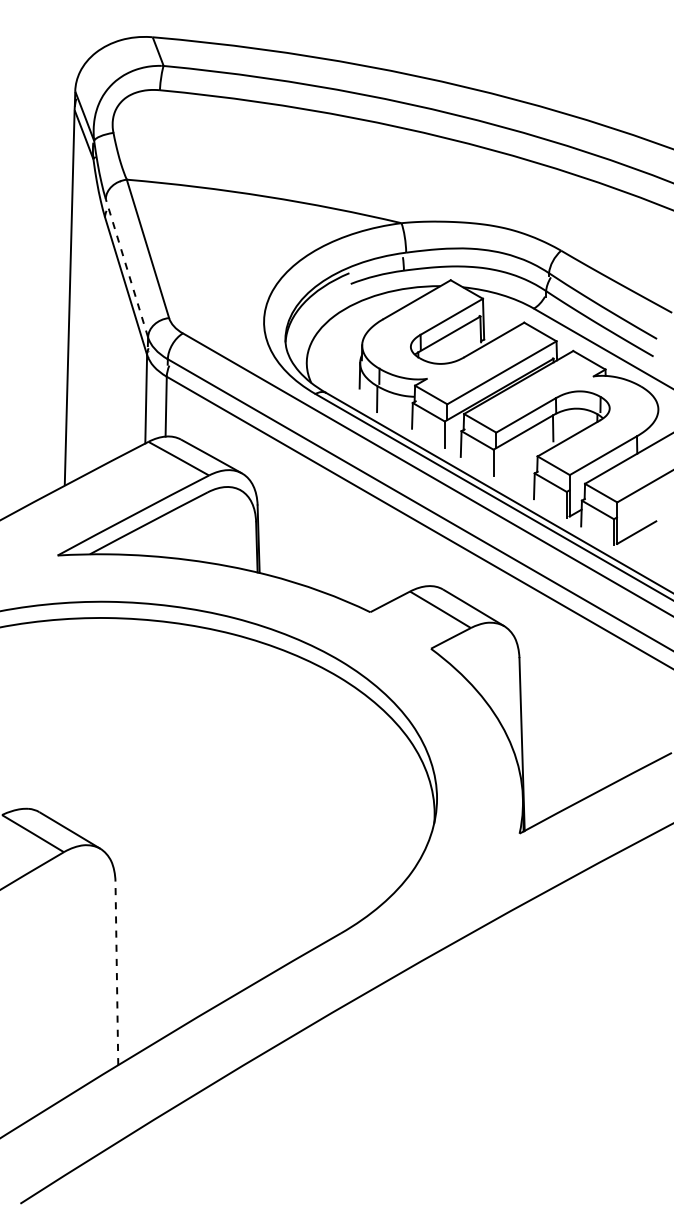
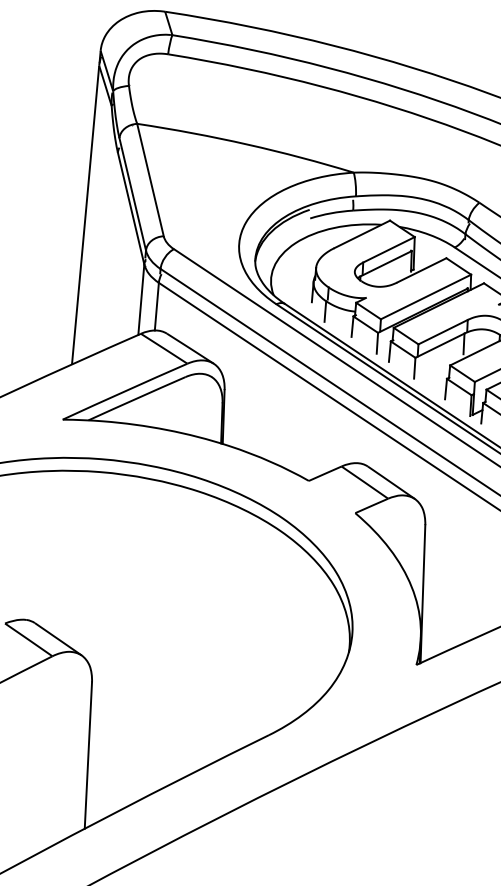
line: (126, 267) -> (132, 193), dashed -> solid
line: (116, 973) -> (88, 755), dashed -> solid

